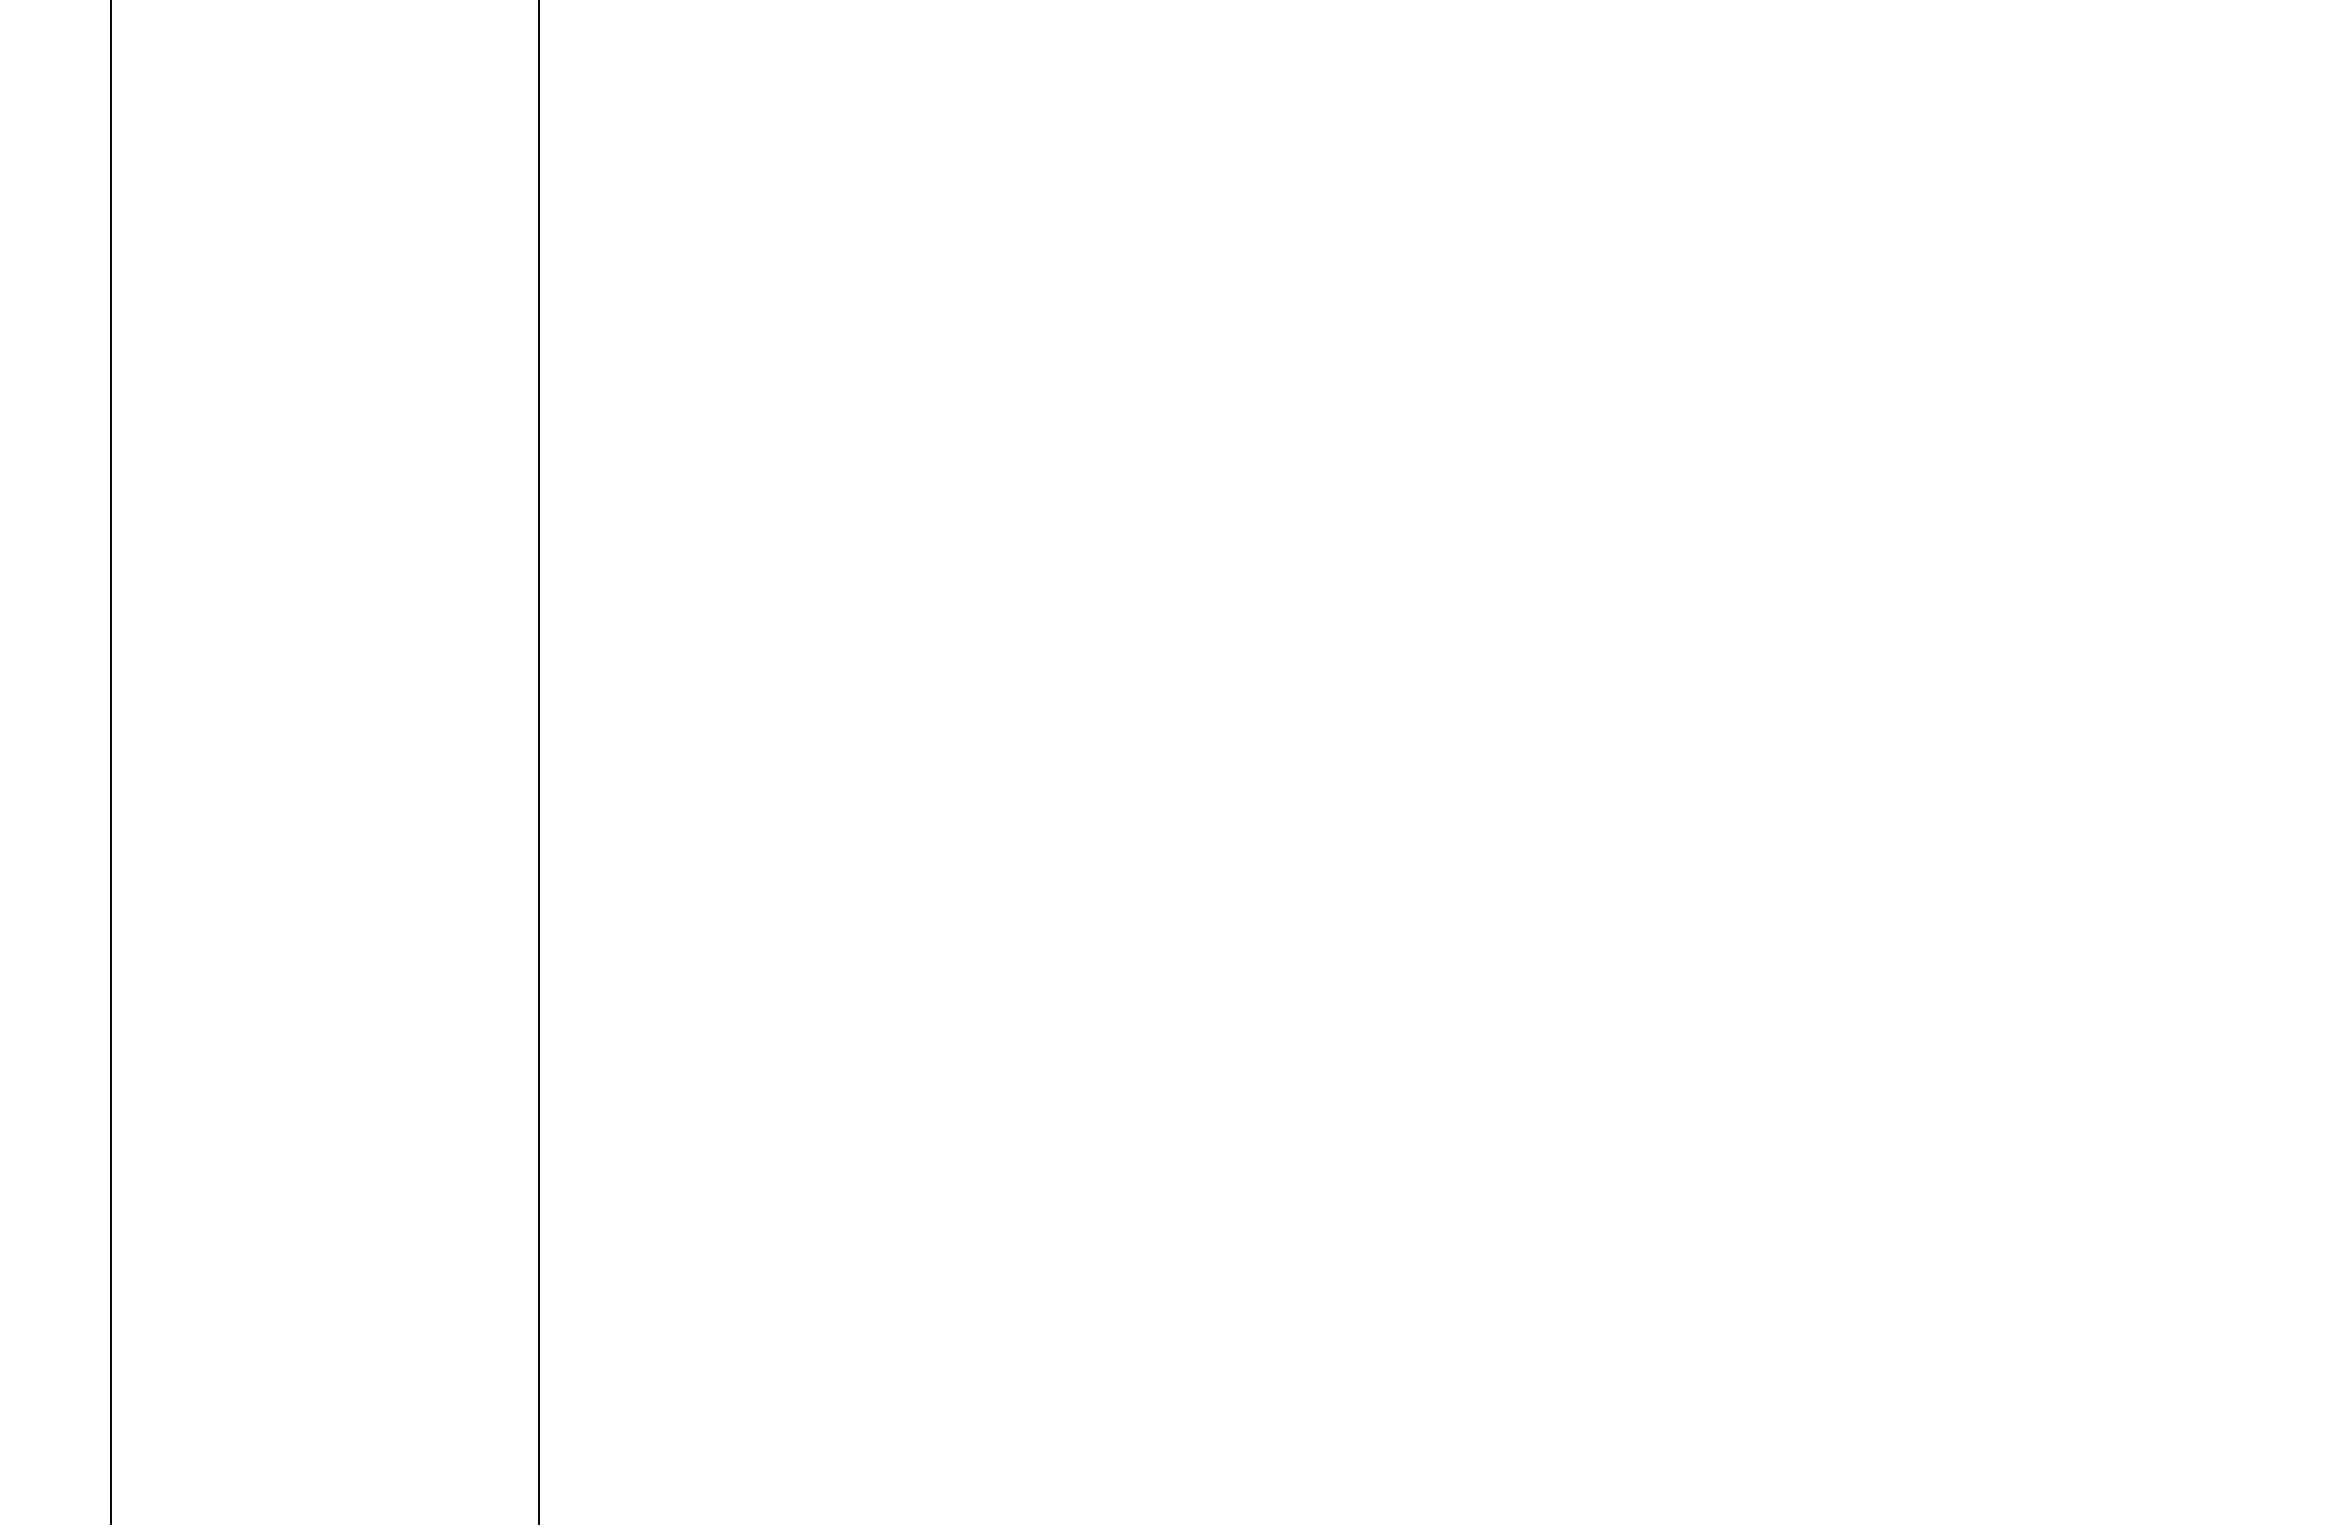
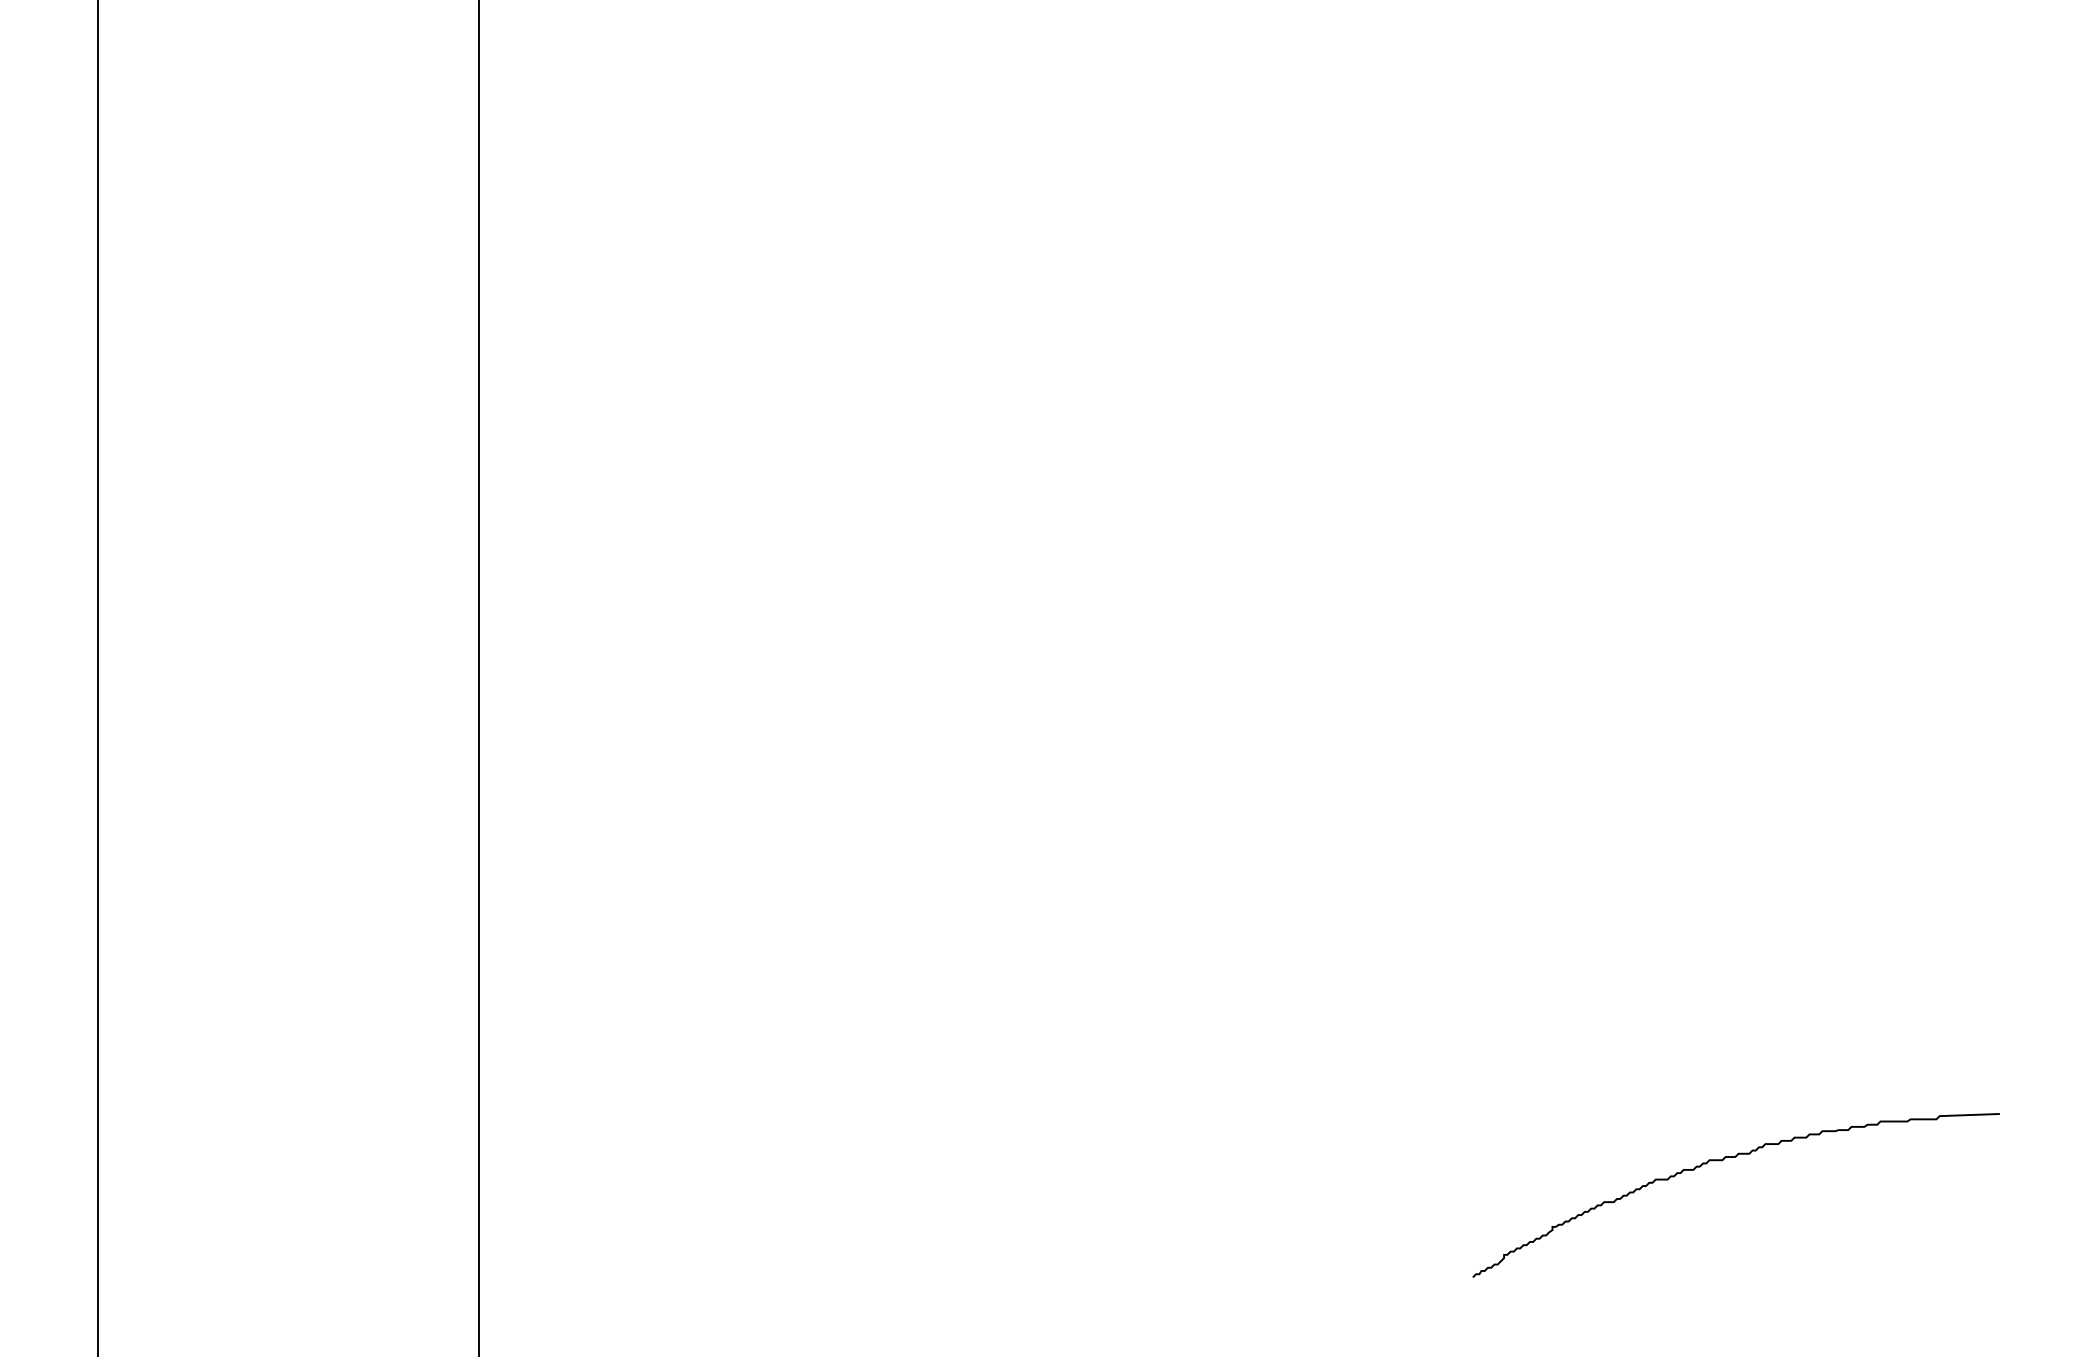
curve: (1937, 1304) -> (1723, 1160), added

